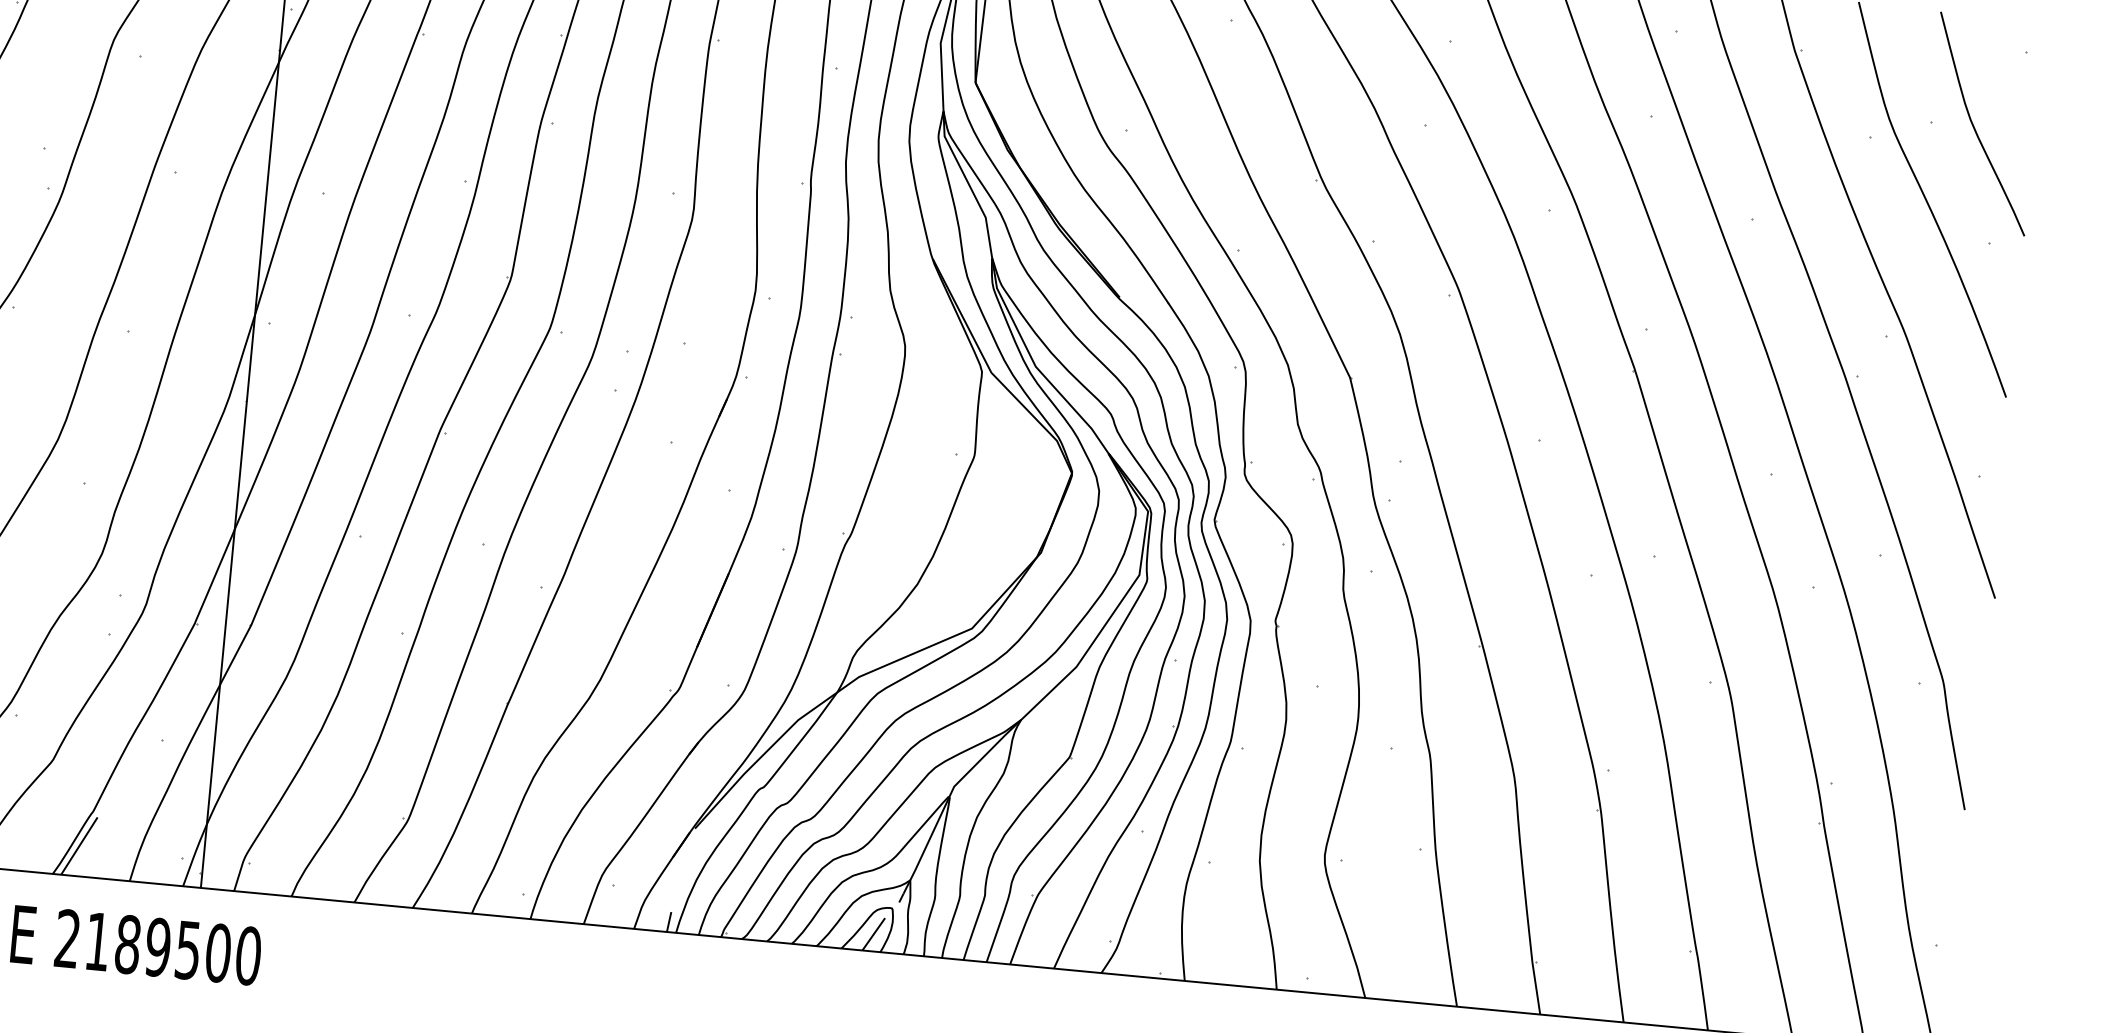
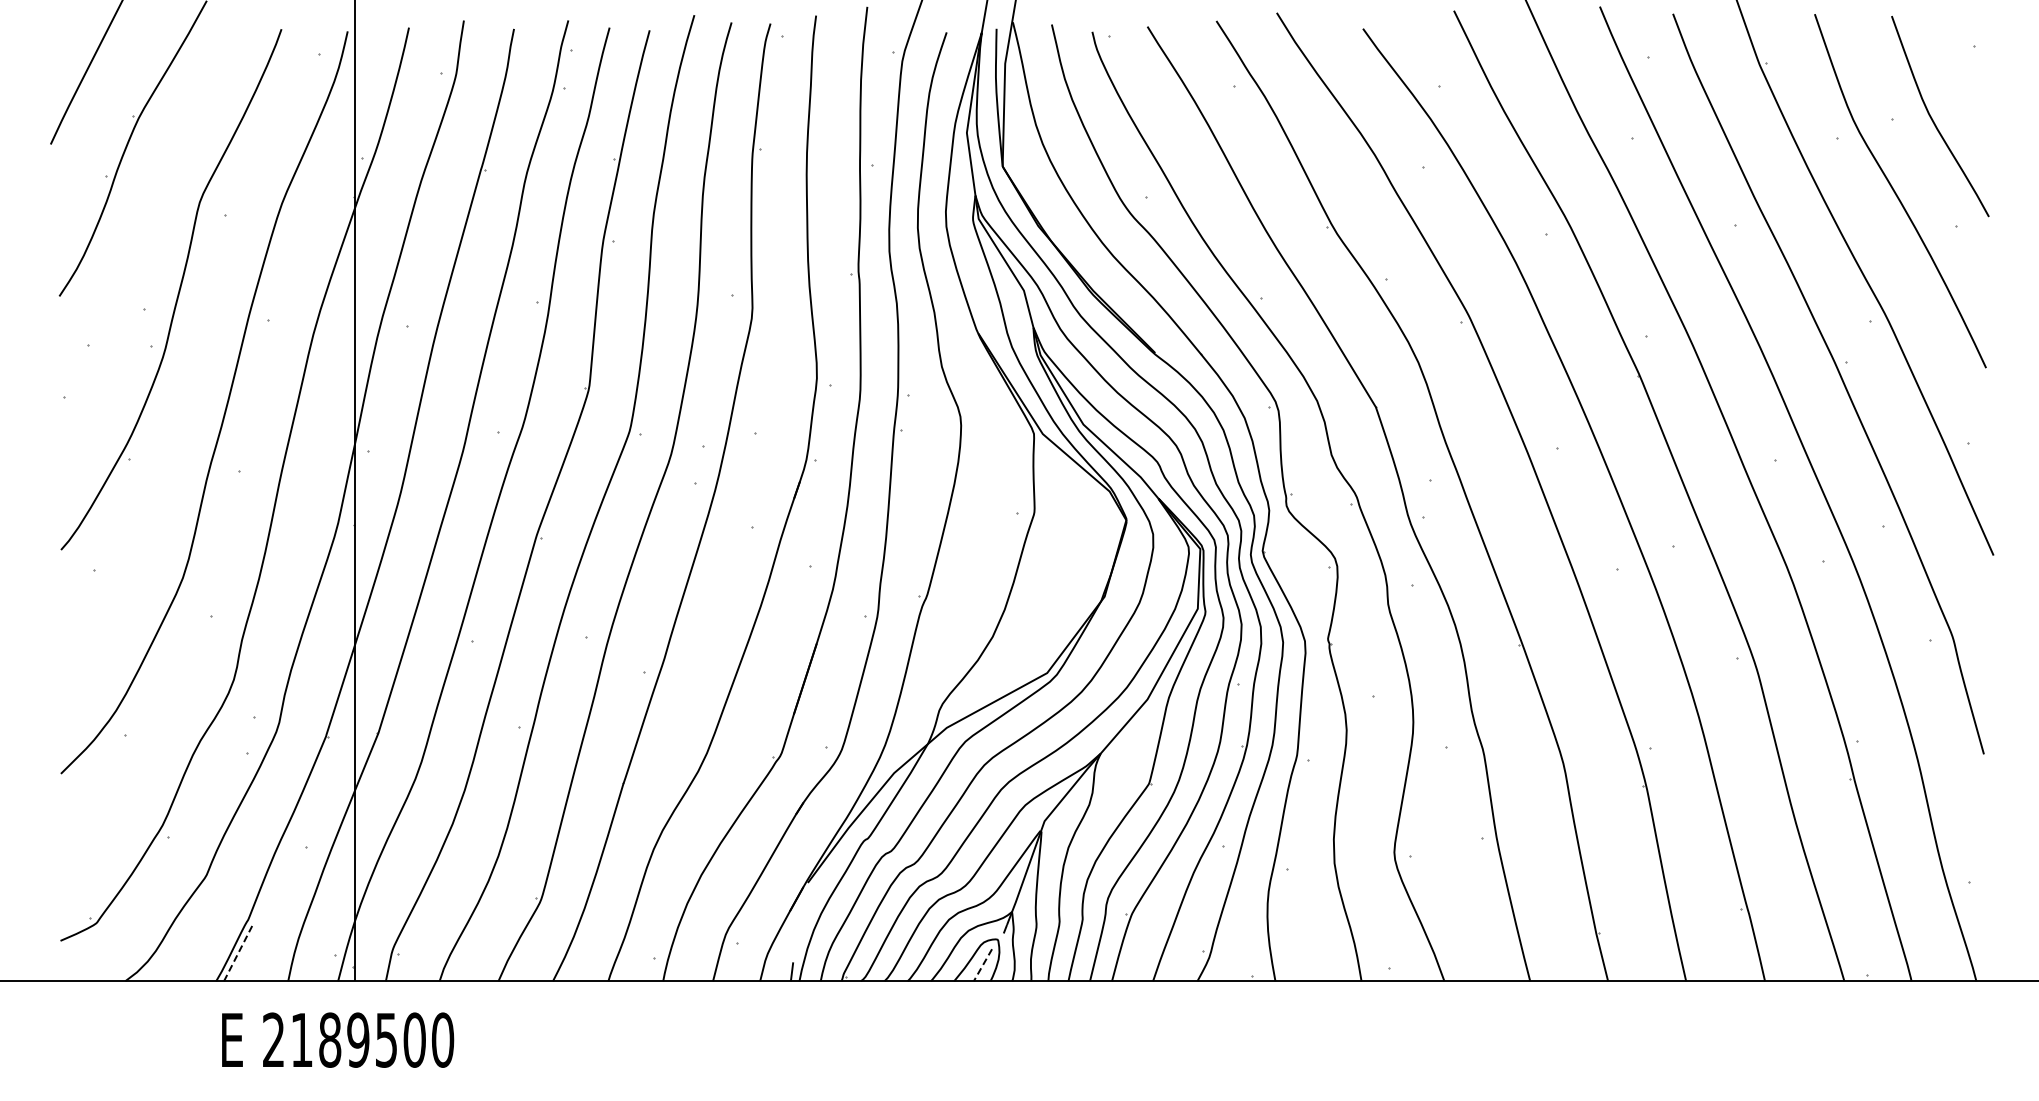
line: (79, 846) -> (238, 953), solid -> dashed
line: (873, 934) -> (982, 965), solid -> dashed
text: (136, 944) -> (338, 1039), moved

